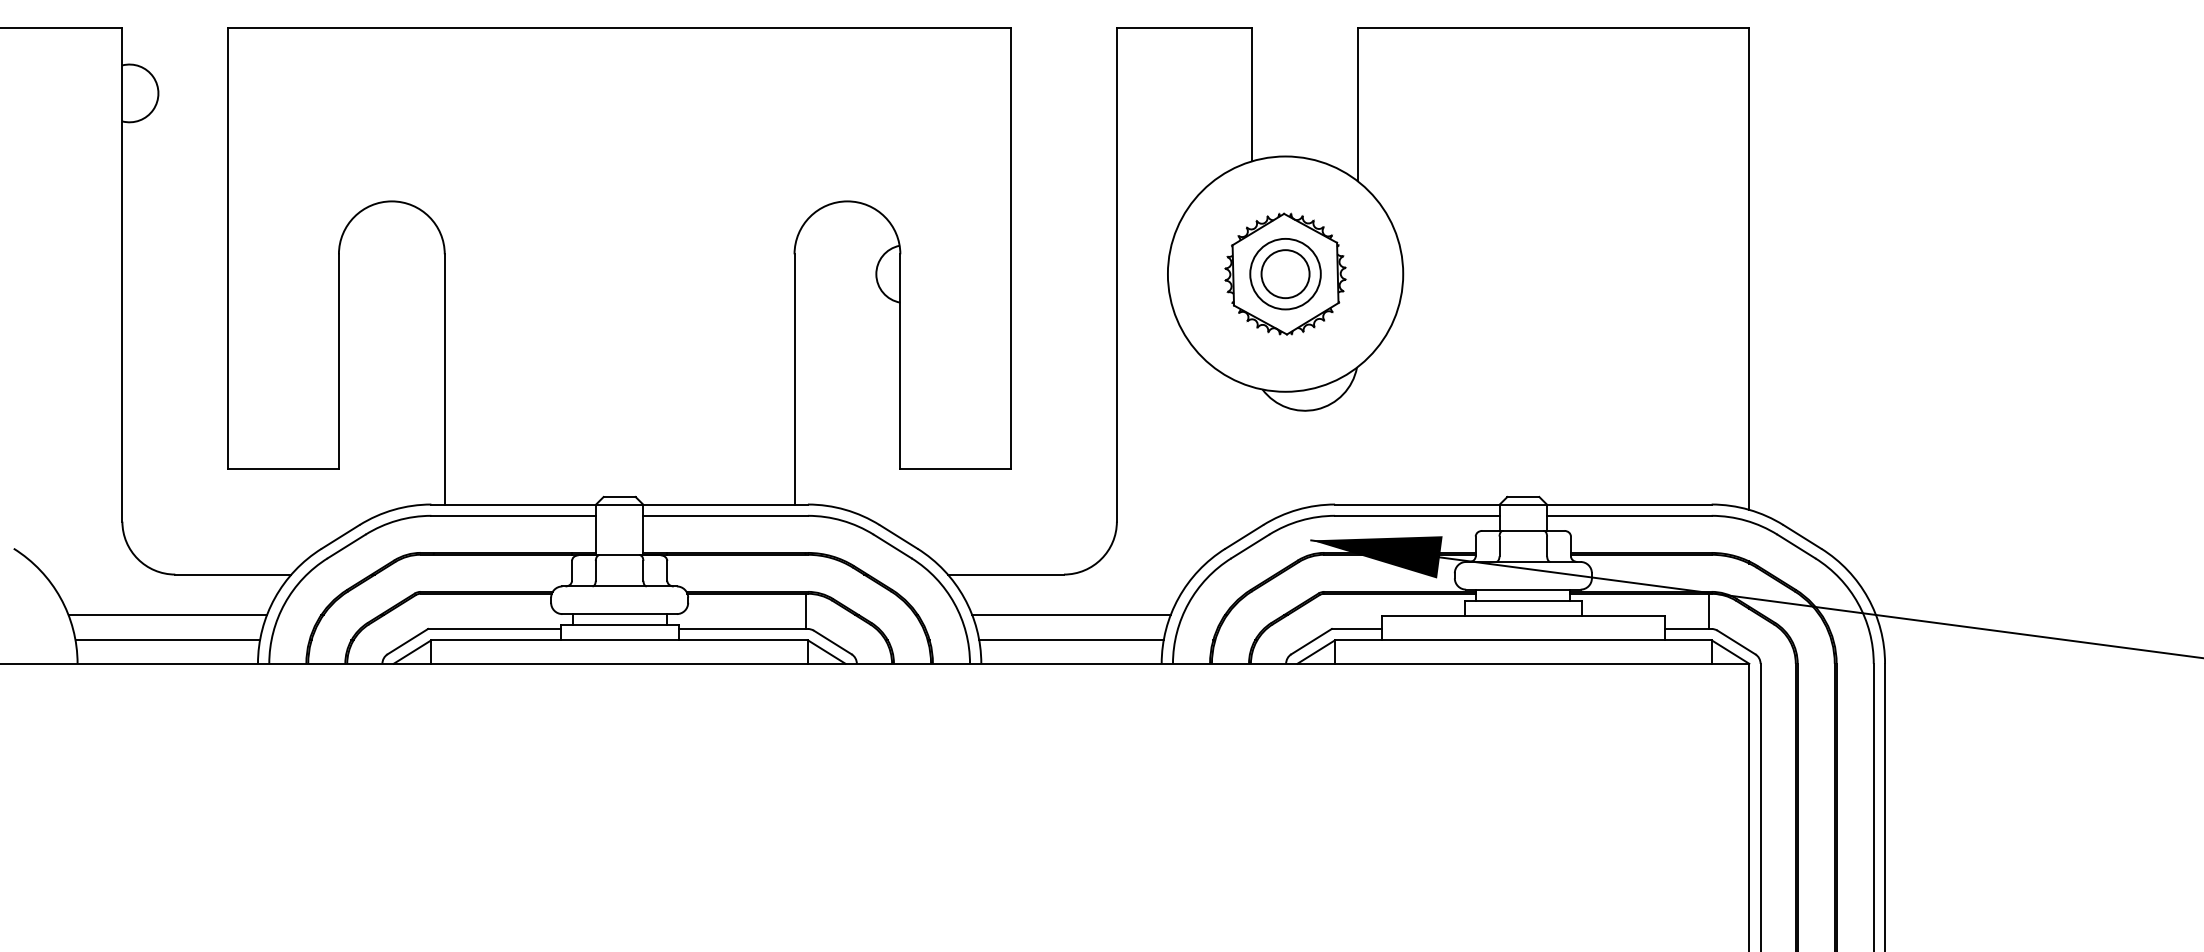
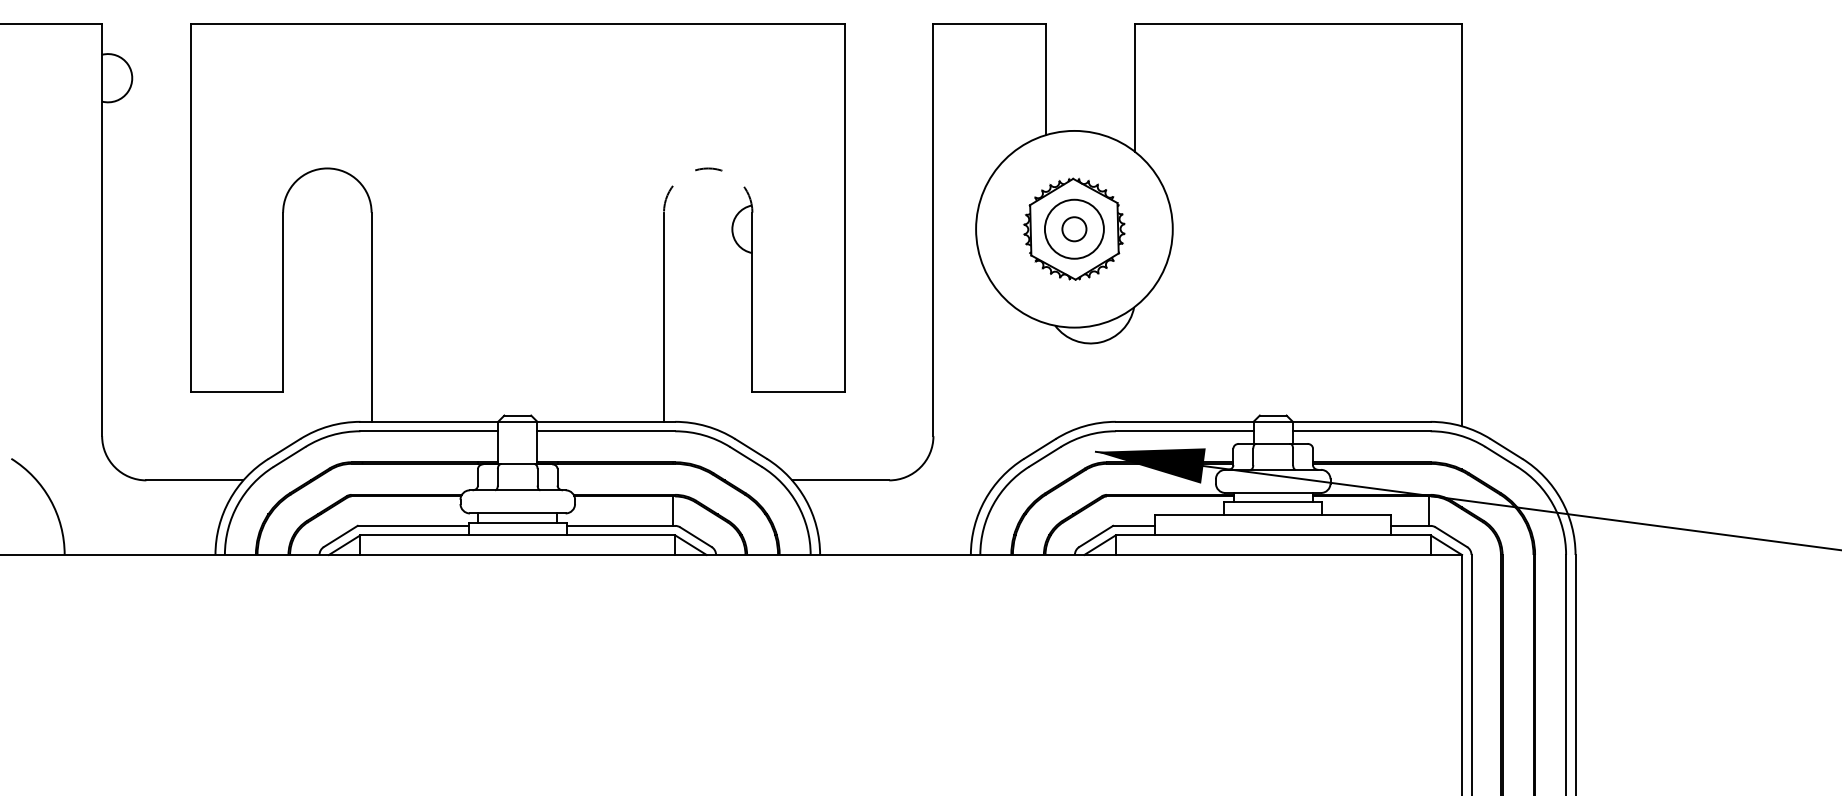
arc: (847, 201) -> (708, 168), solid -> dashed
circle: (1285, 274) -> (1074, 229), size x0.6
line: (168, 615) -> (140, 514), removed
line: (1071, 615) -> (895, 514), removed
line: (167, 640) -> (139, 535), removed
line: (1071, 640) -> (895, 535), removed

